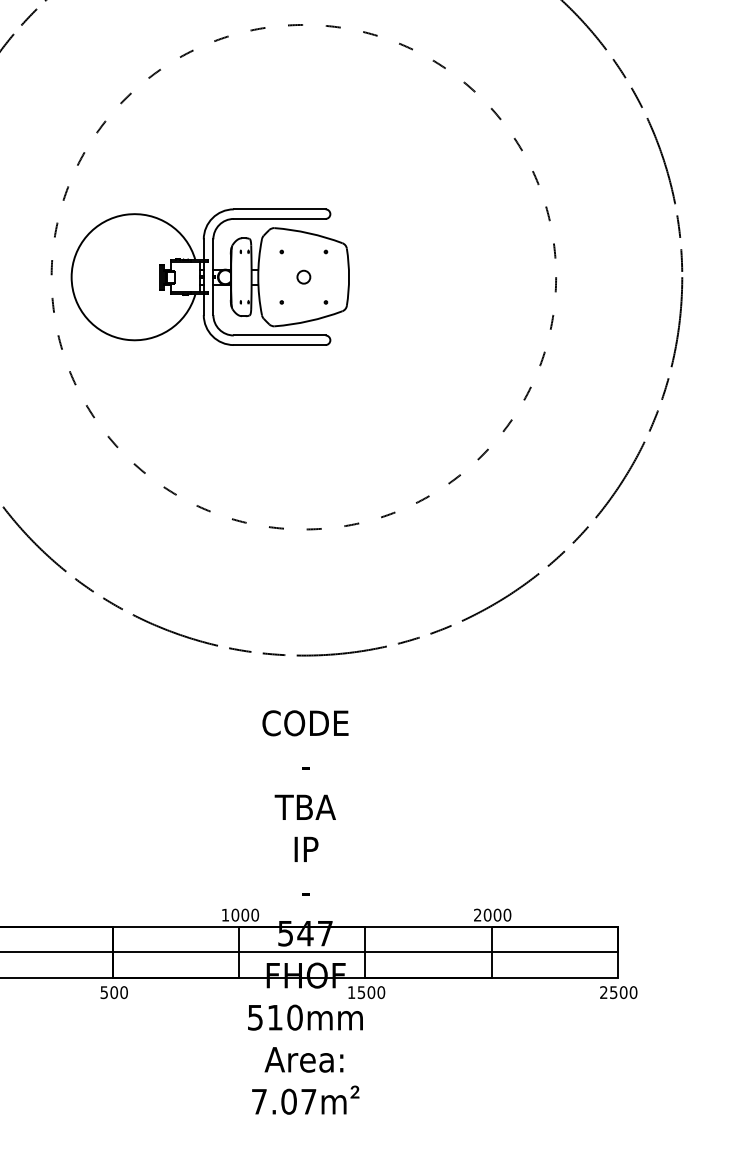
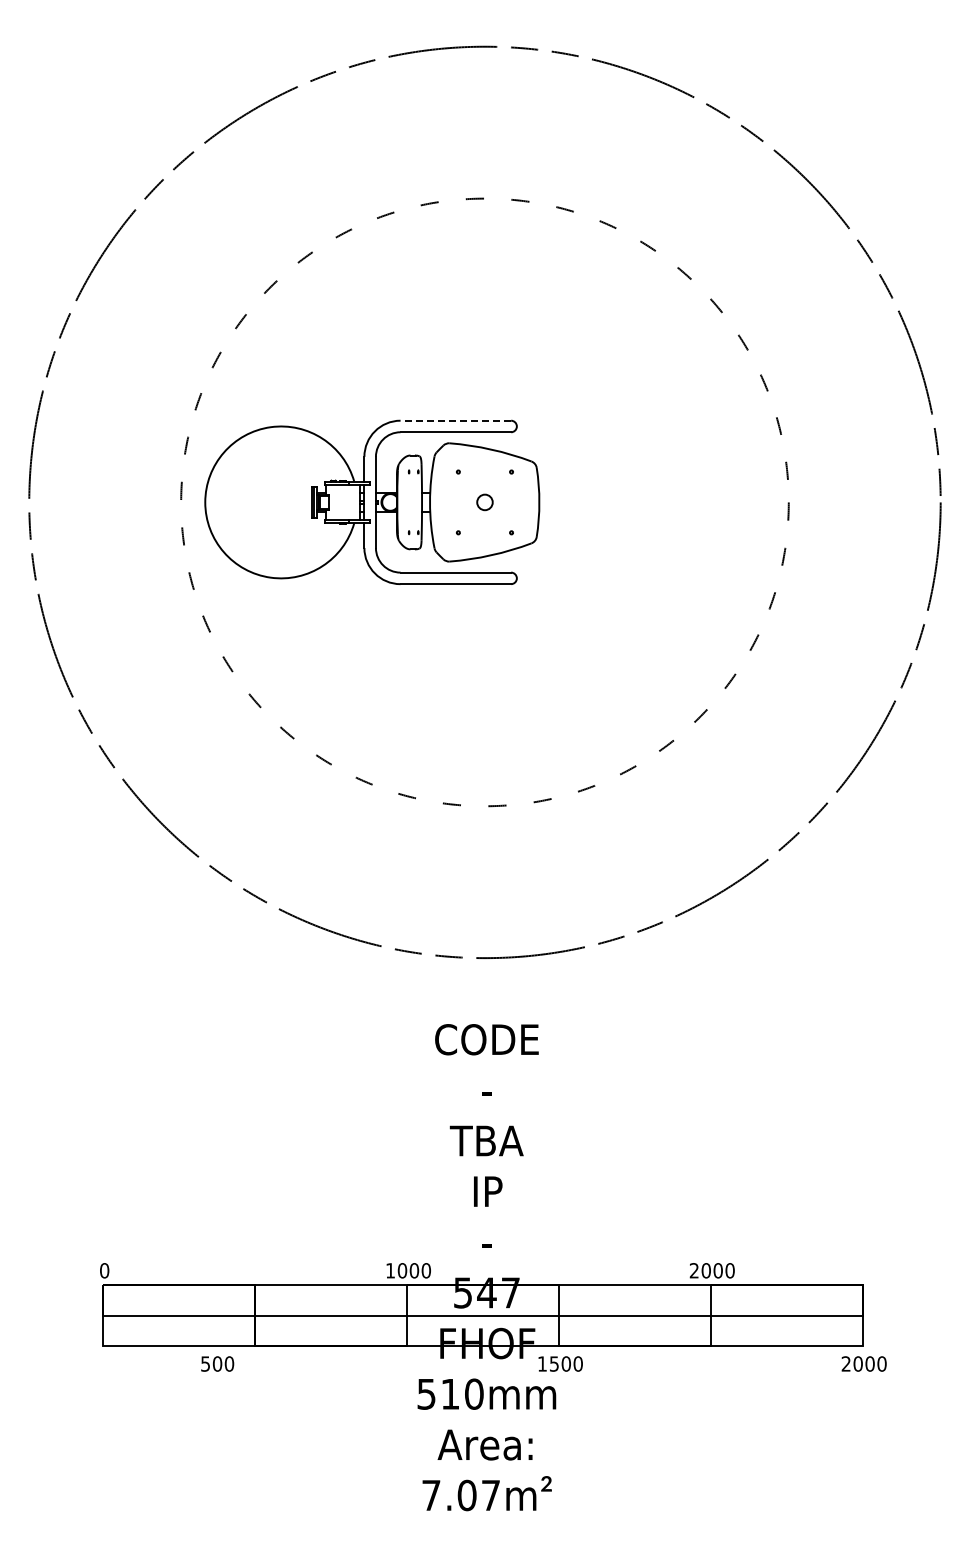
line: (279, 209) -> (455, 420), solid -> dashed
text: (114, 992) -> (217, 1363), moved
text: (613, 992) -> (857, 1363), 2500 -> 2000

